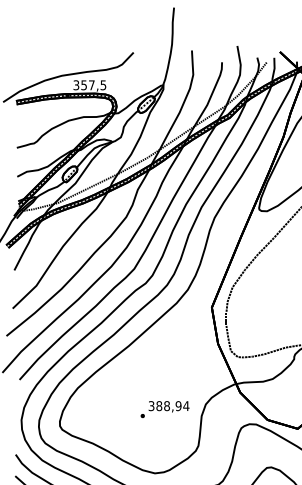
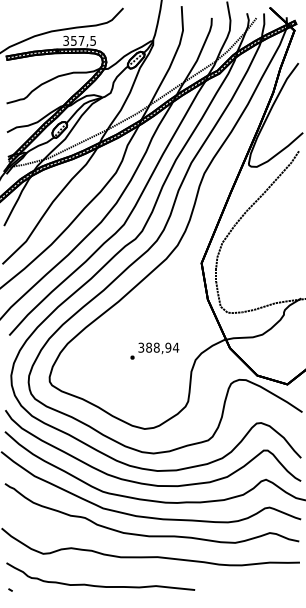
text: (164, 408) -> (154, 350), moved

